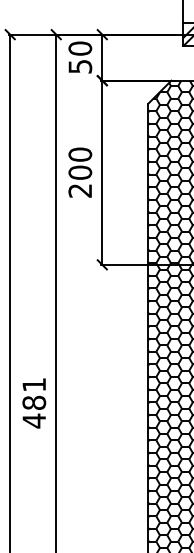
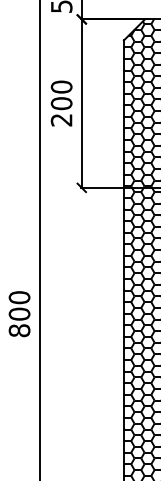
text: (34, 402) -> (19, 313), 481 -> 800

